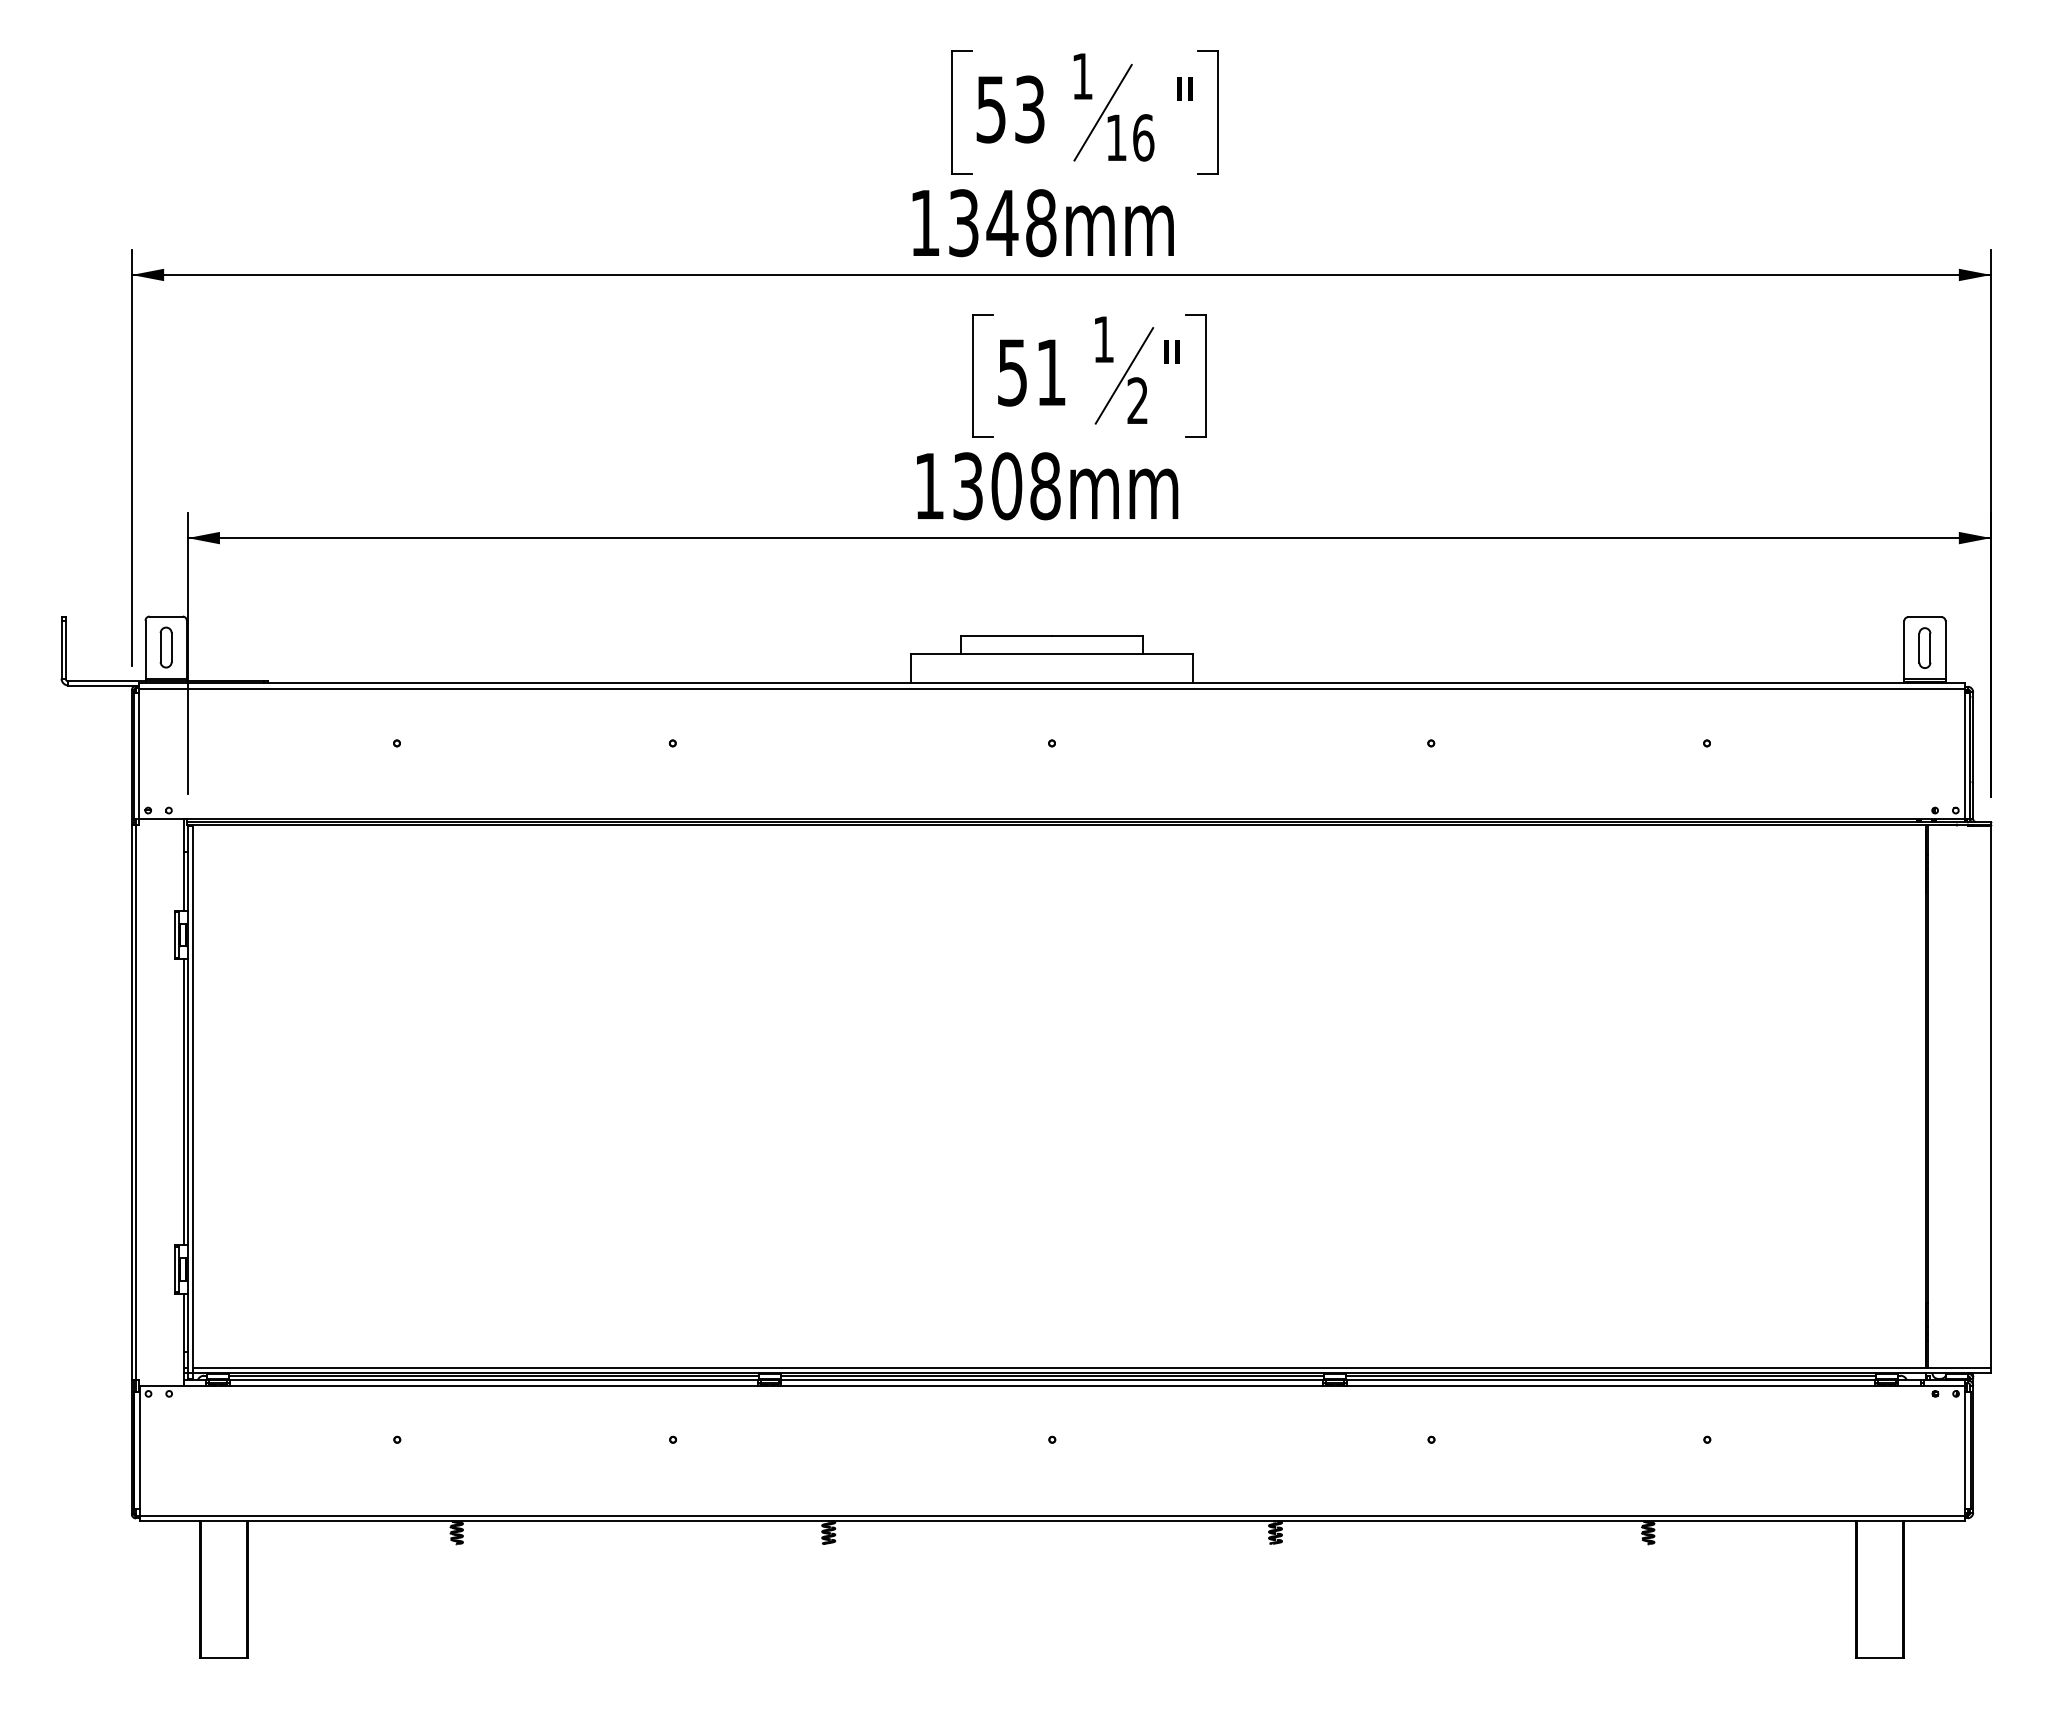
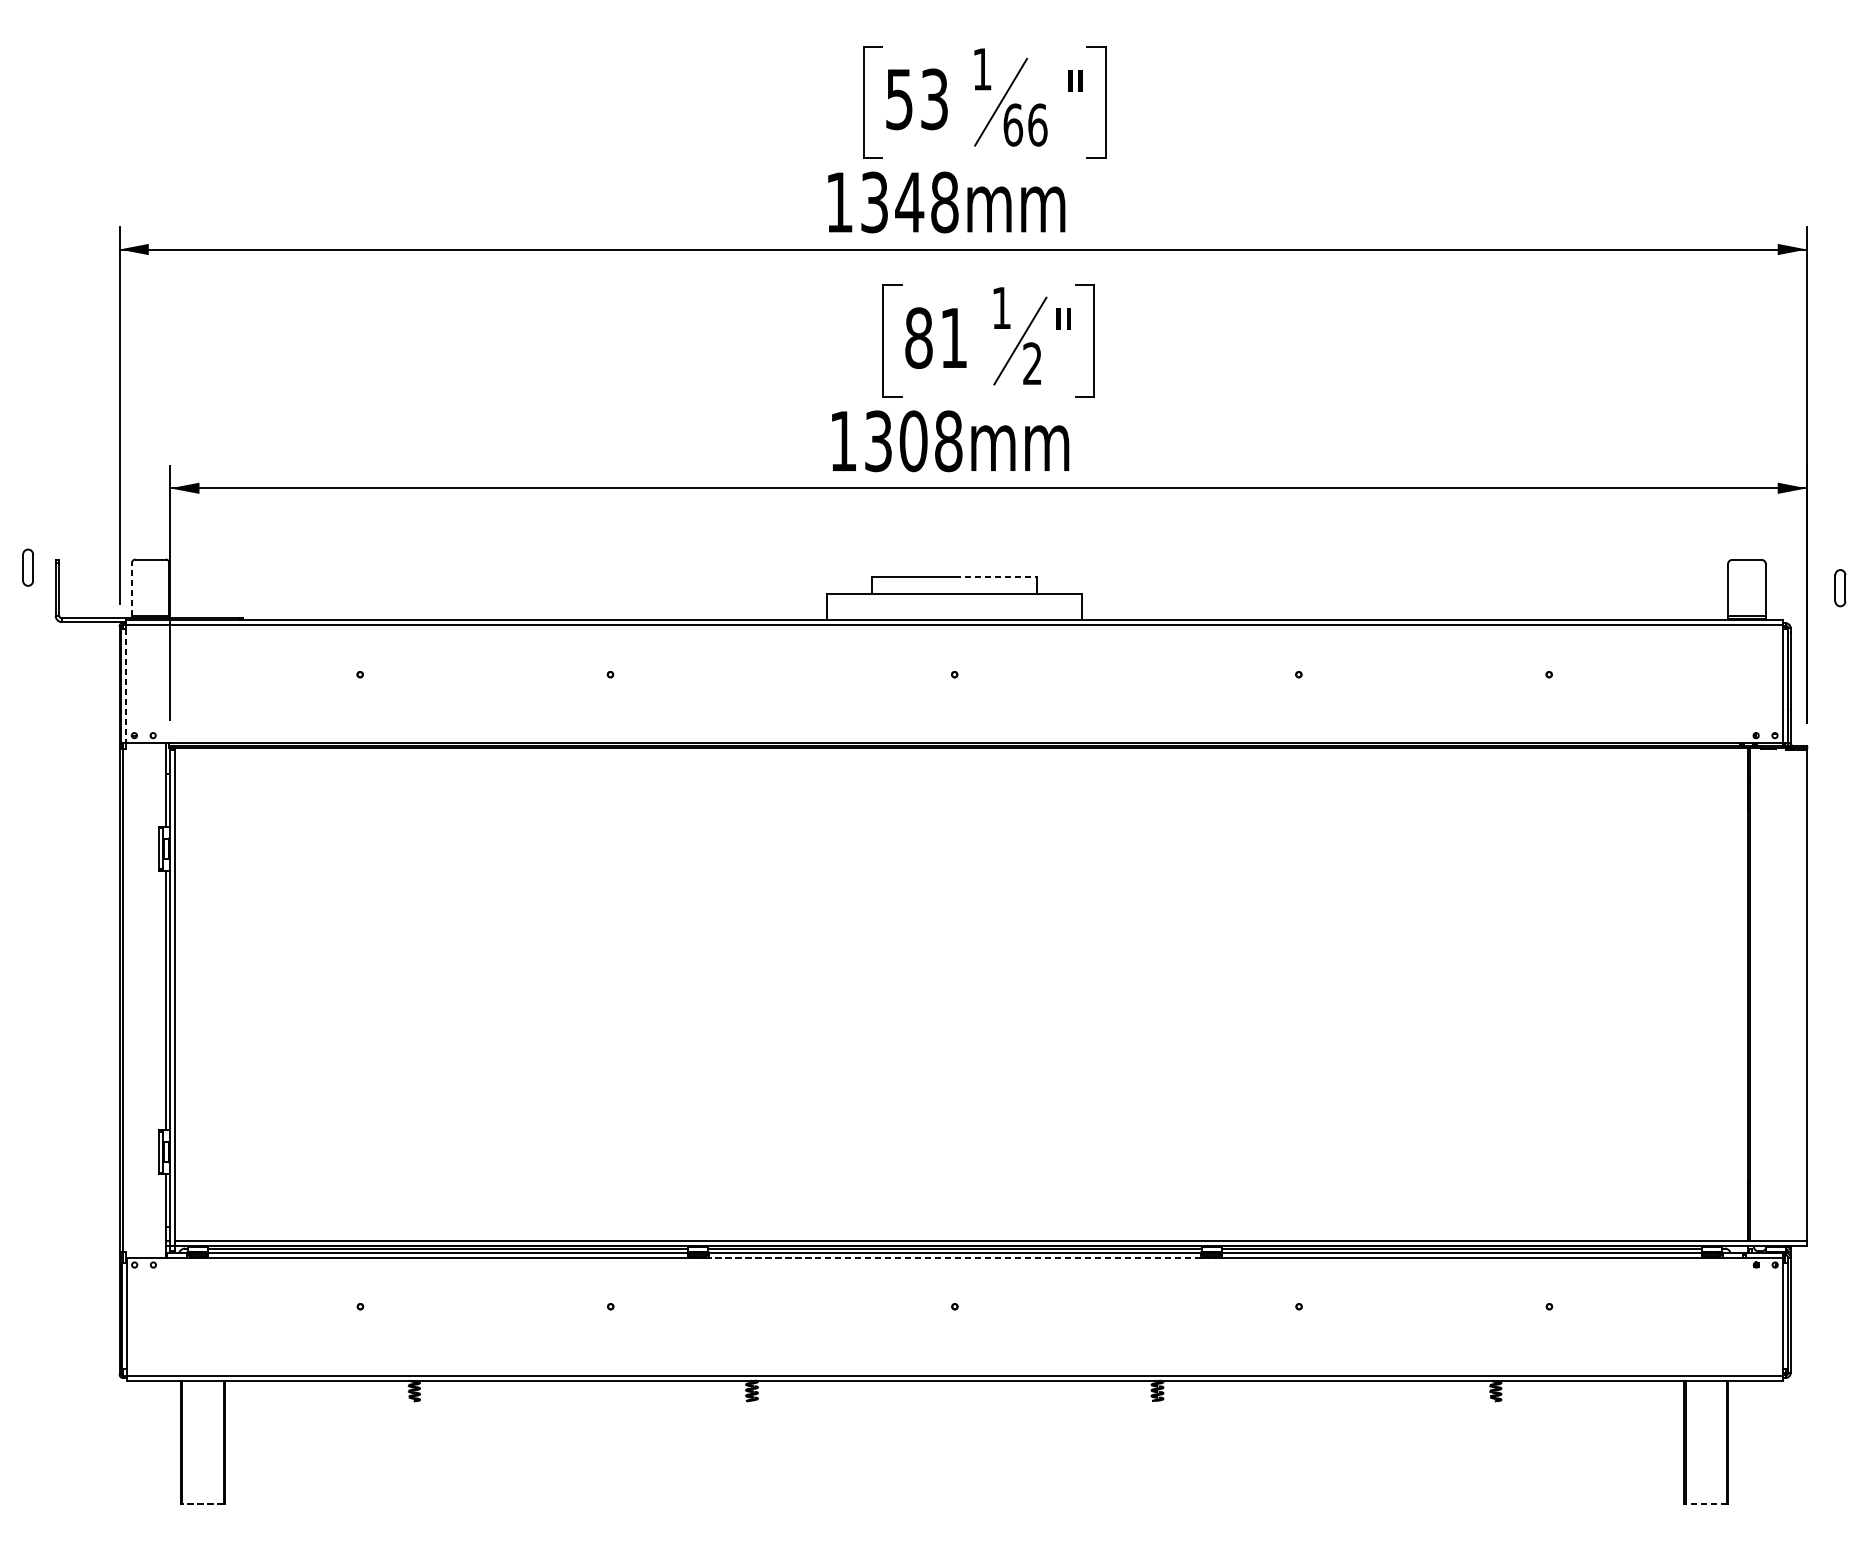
text: (1116, 137) -> (1013, 124), 16 -> 66
text: (1012, 372) -> (918, 338), 51 -> 81
line: (1097, 635) -> (995, 576), solid -> dashed
part: (165, 647) -> (27, 567), moved
part: (1924, 647) -> (1840, 587), moved
line: (145, 649) -> (131, 589), solid -> dashed
line: (139, 756) -> (126, 686), solid -> dashed
line: (1052, 1385) -> (955, 1257), solid -> dashed
line: (223, 1657) -> (202, 1504), solid -> dashed
line: (1880, 1657) -> (1706, 1504), solid -> dashed

